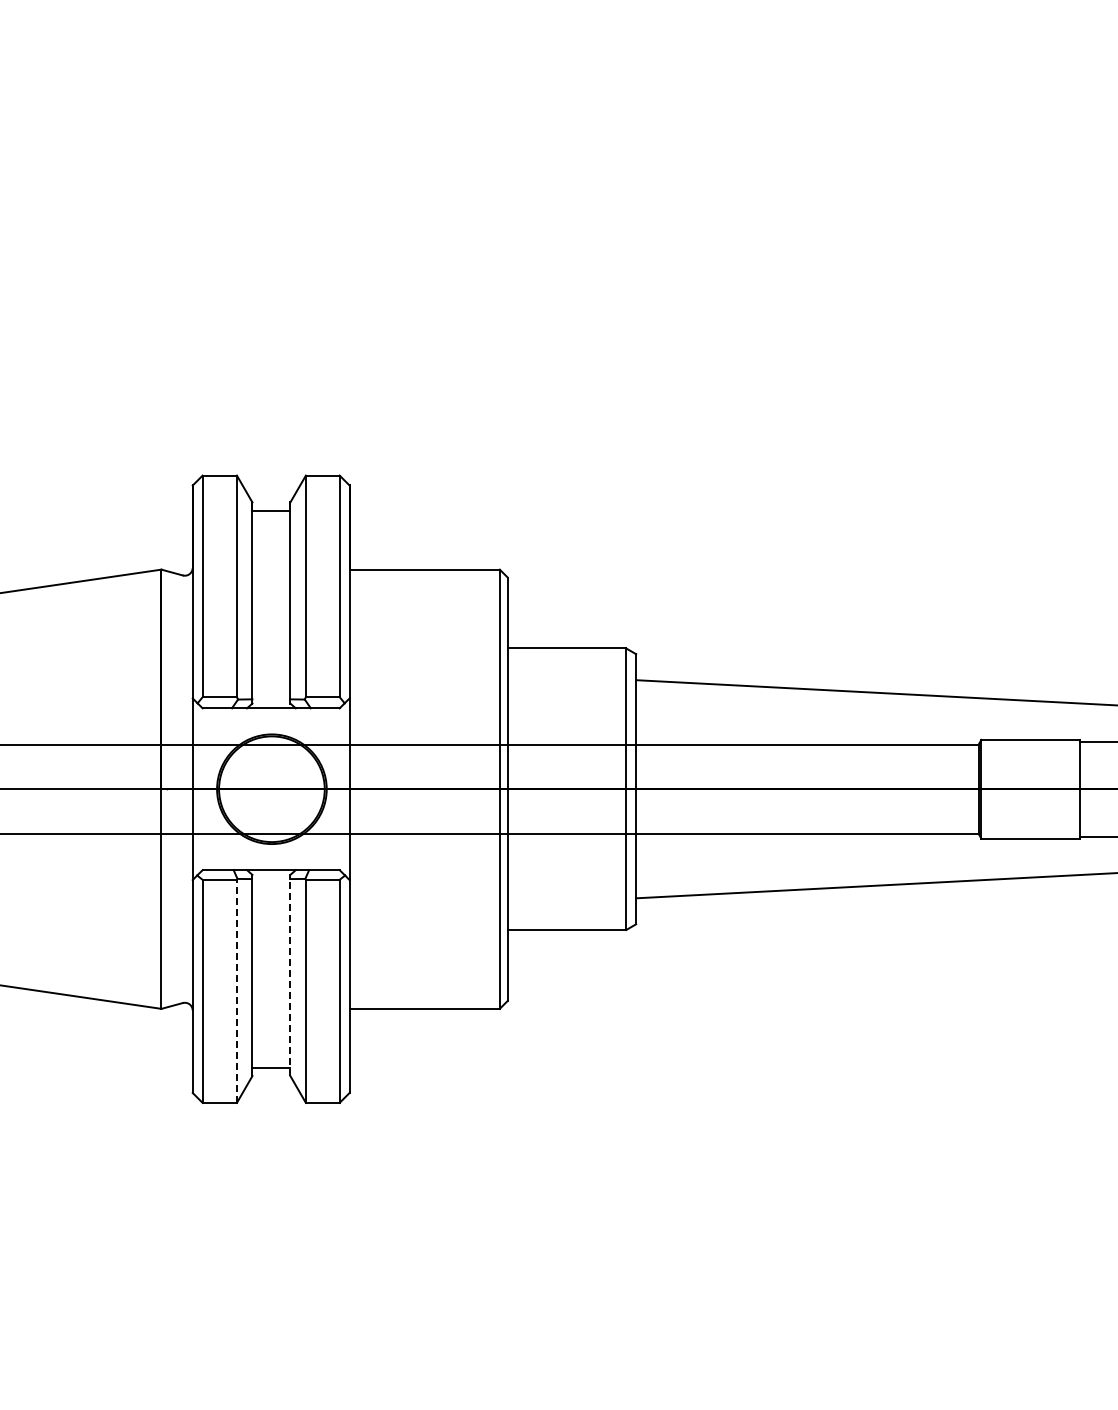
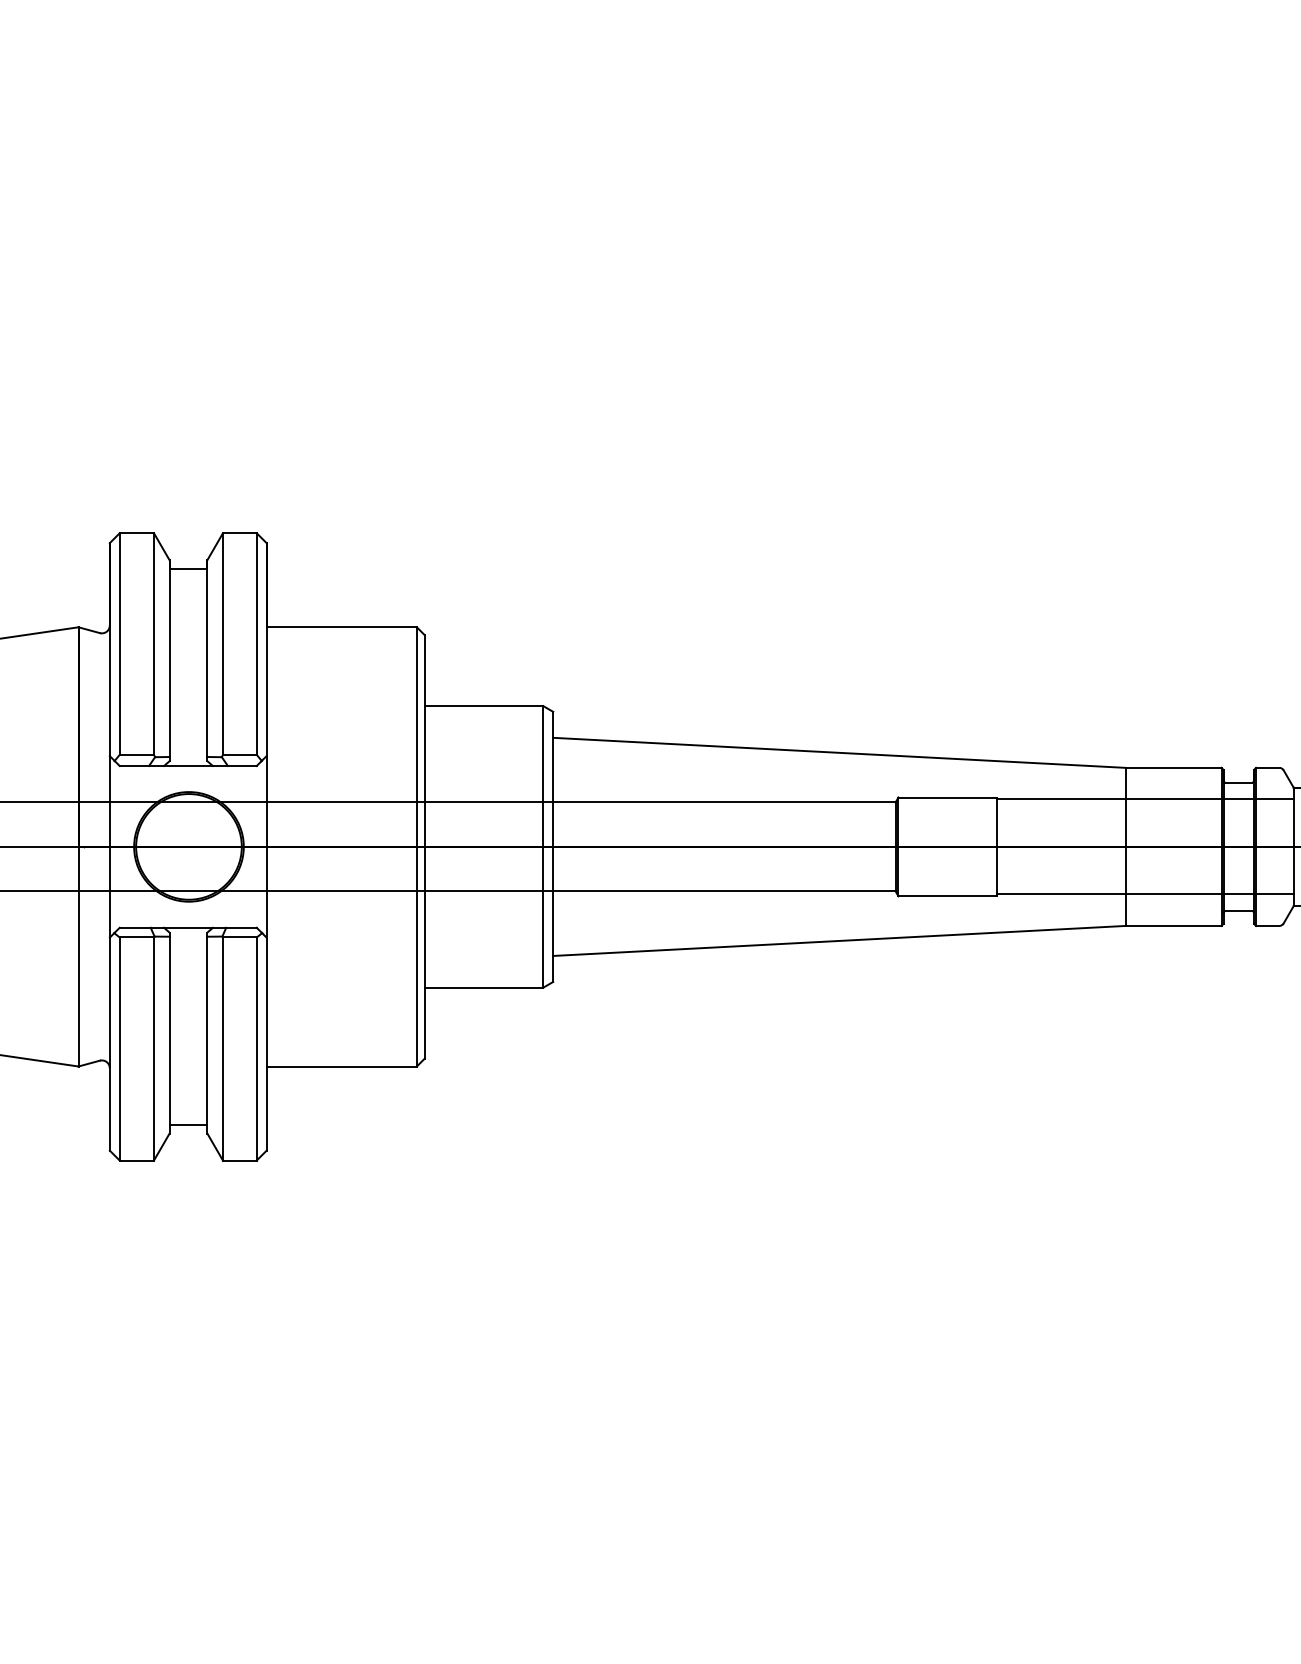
line: (290, 976) -> (207, 1034), dashed -> solid
line: (237, 991) -> (154, 1049), dashed -> solid

